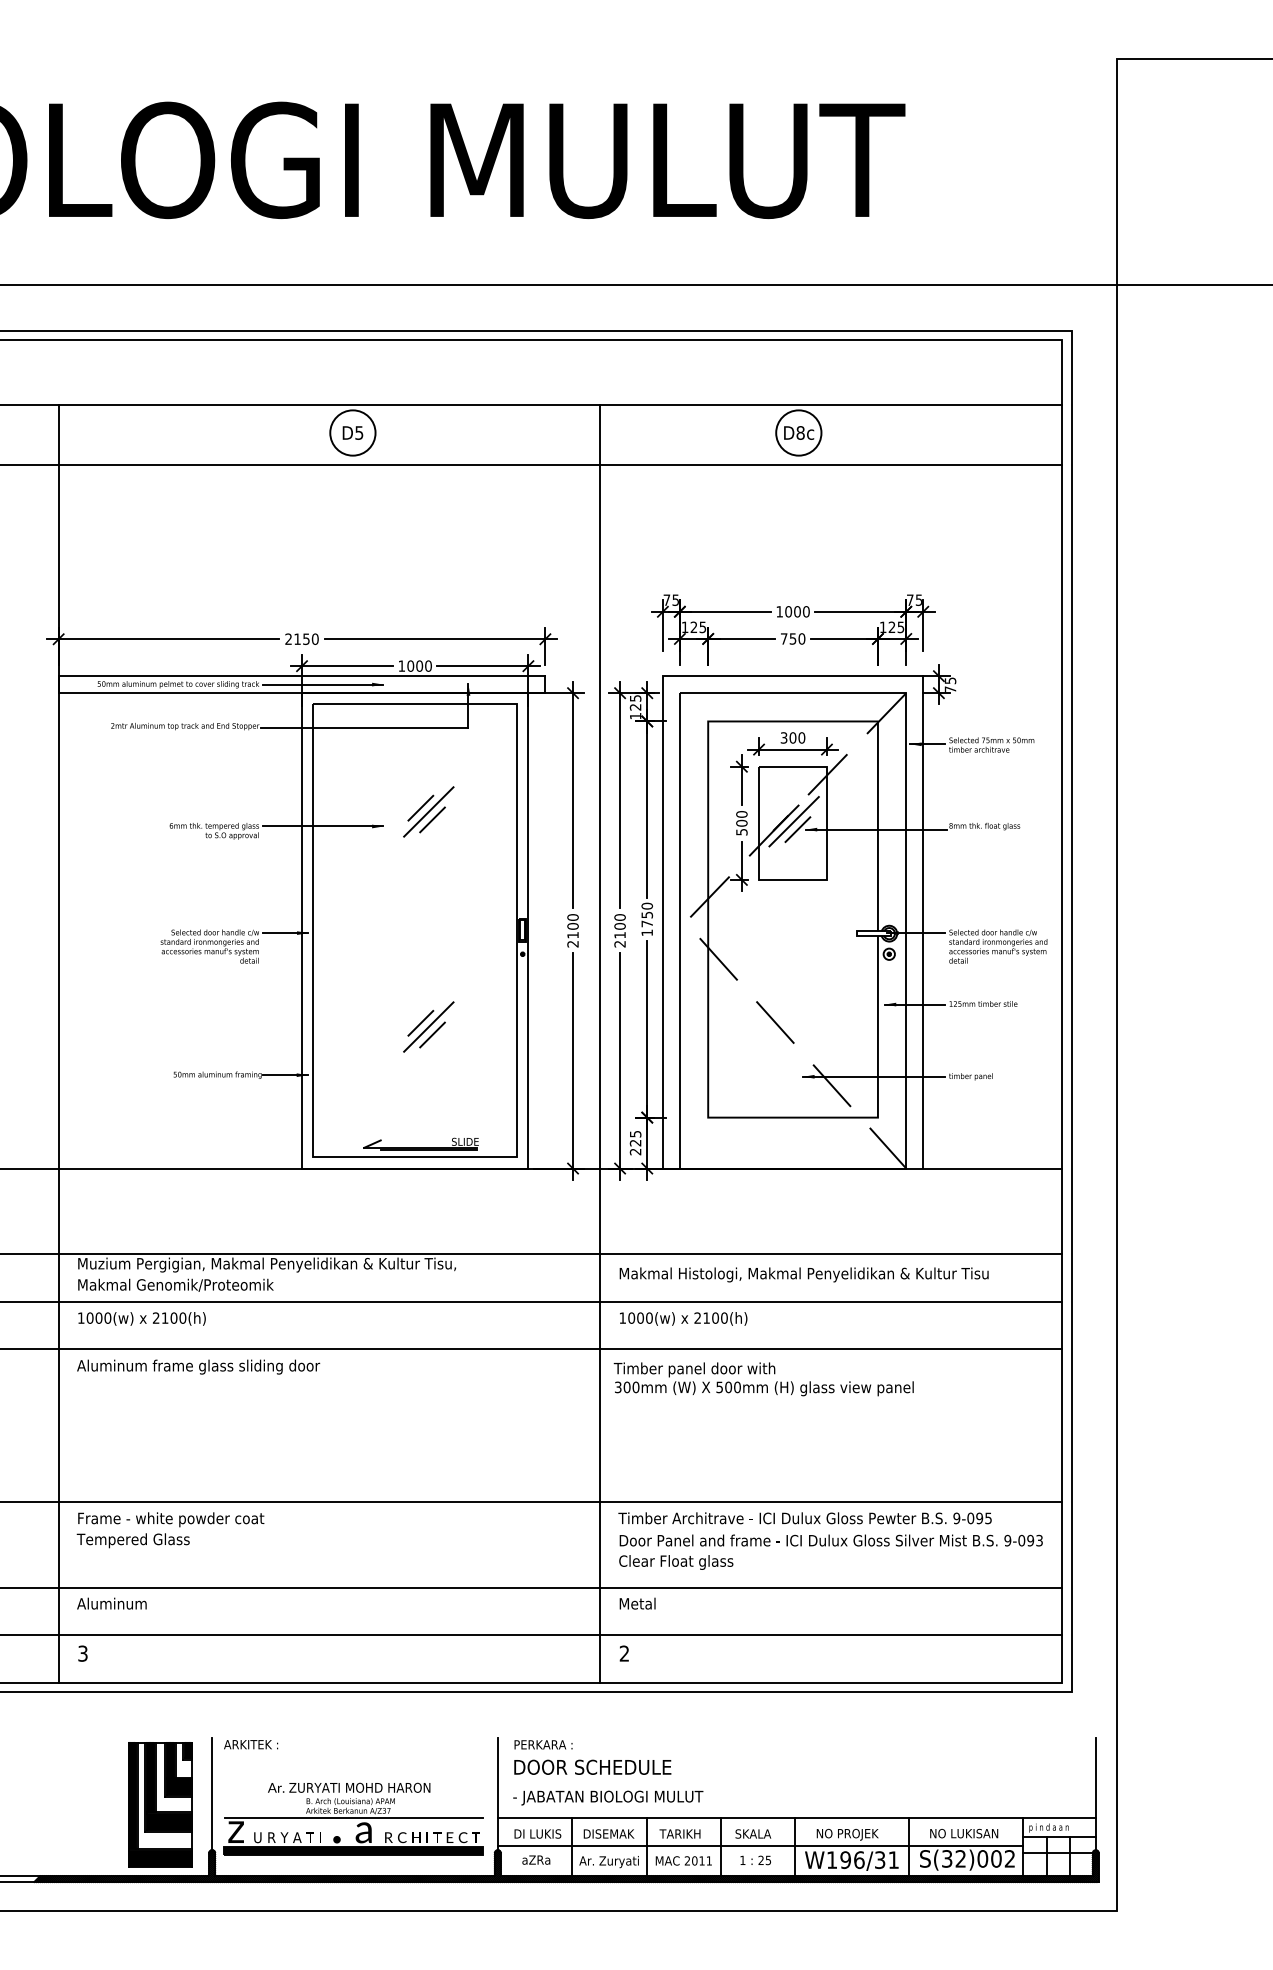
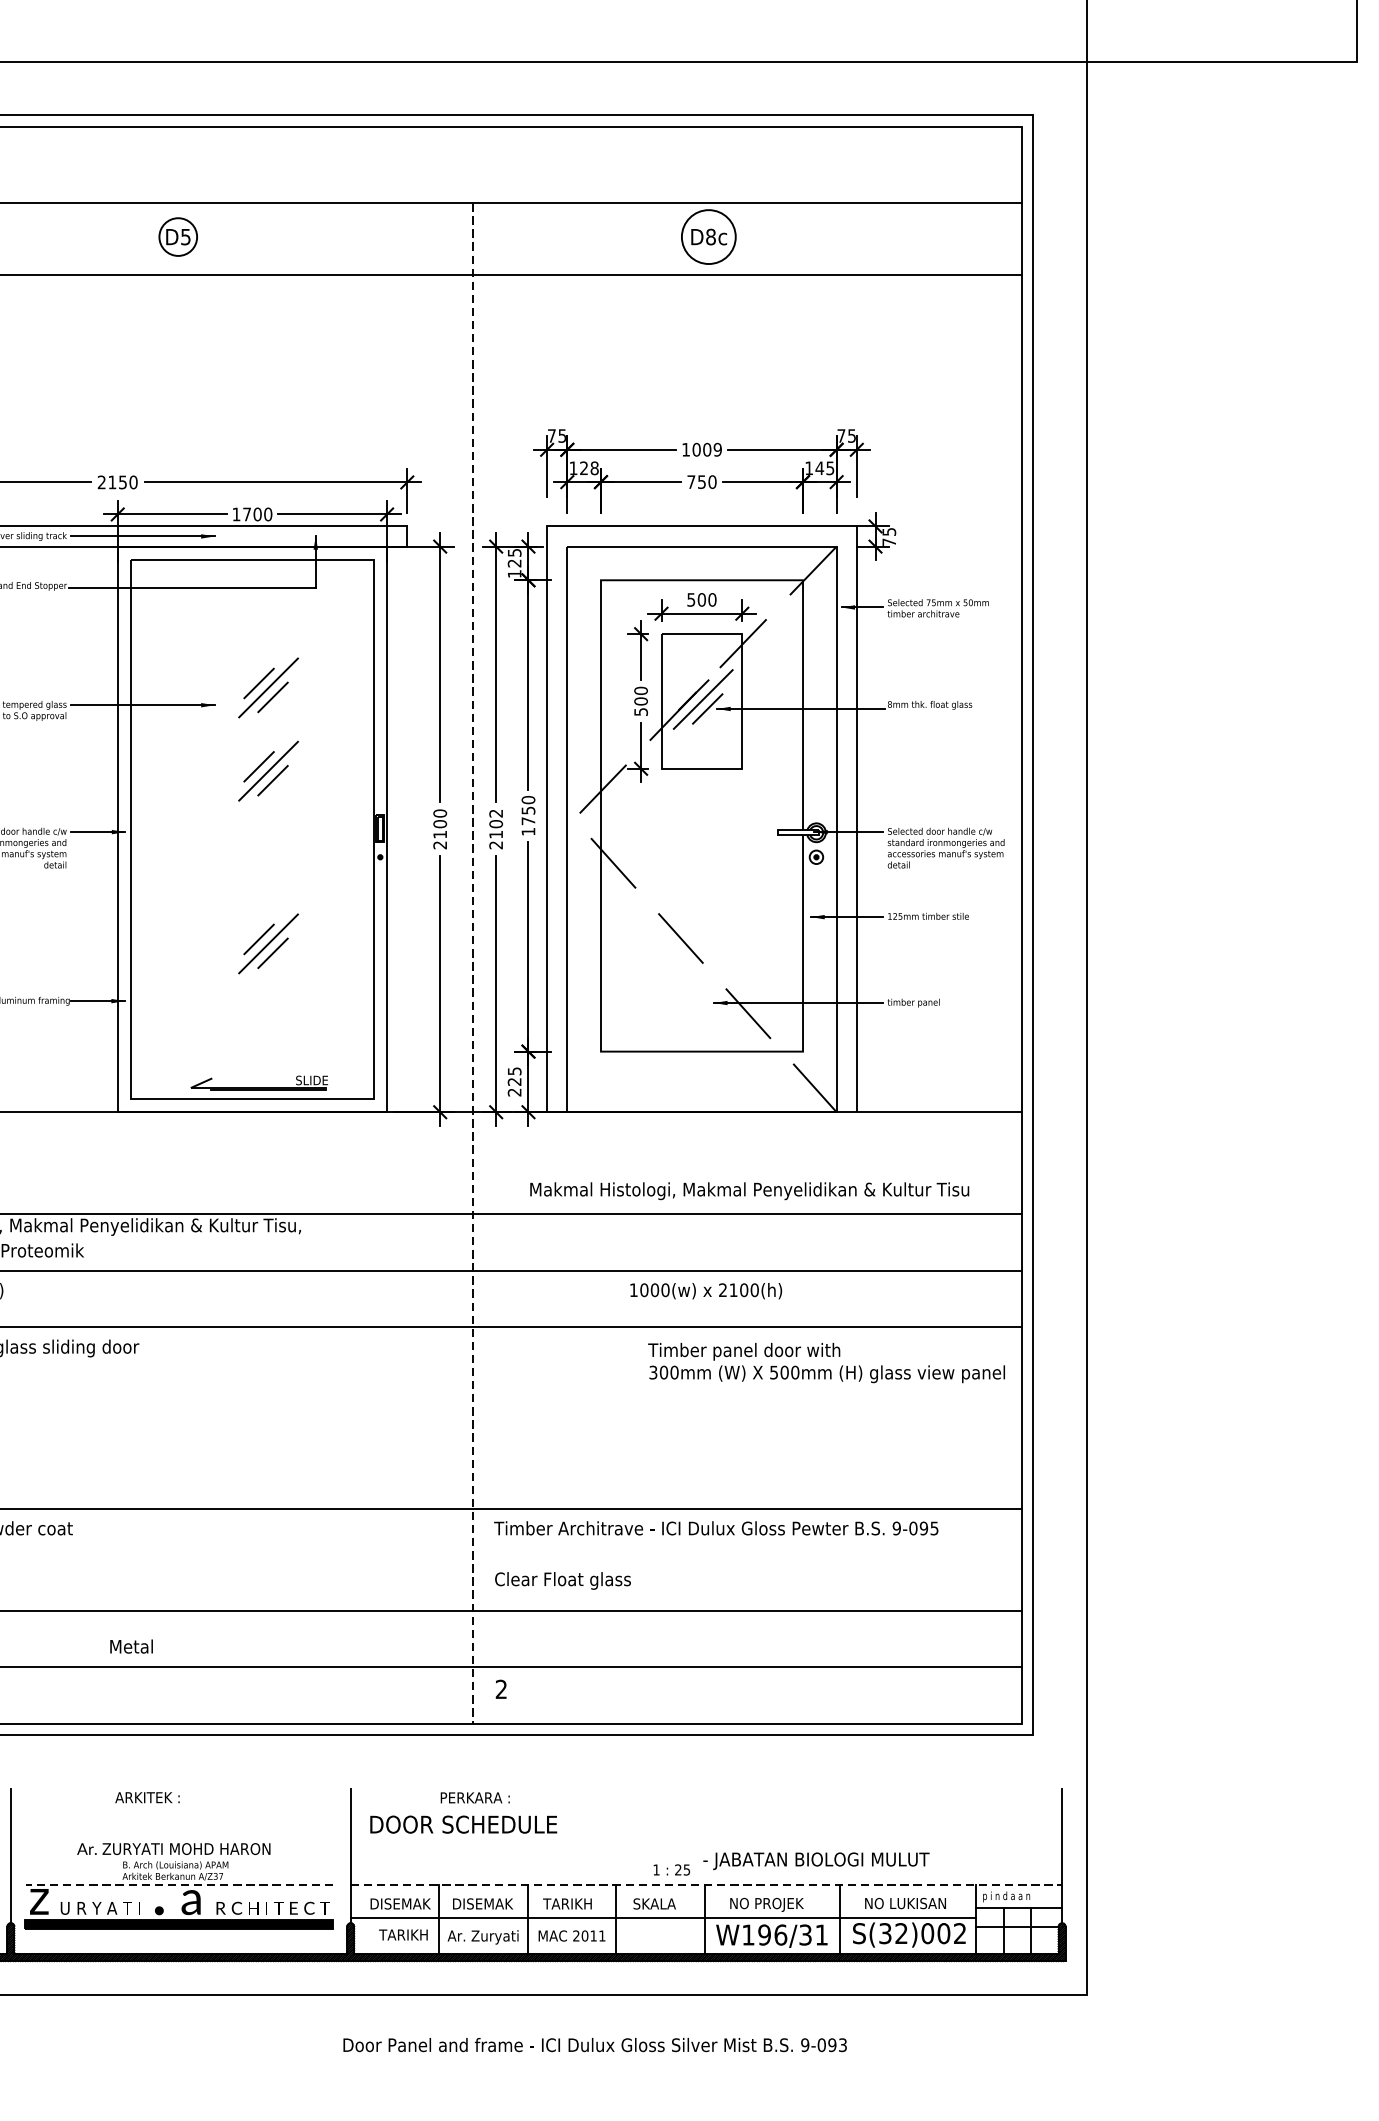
circle: (352, 432) -> (177, 236), size x0.7
text: (805, 611) -> (716, 449), 1000 -> 1009
text: (891, 626) -> (819, 467), 125 -> 145
text: (702, 627) -> (594, 468), 125 -> 128
text: (410, 665) -> (246, 513), 1000 -> 1700
text: (784, 737) -> (691, 599), 300 -> 500
part: (428, 881) -> (268, 770), added
text: (619, 917) -> (495, 813), 2100 -> 2102
line: (600, 1044) -> (472, 964), solid -> dashed
text: (803, 1274) -> (748, 1190), moved
text: (683, 1318) -> (706, 1290), moved
text: (763, 1379) -> (826, 1363), moved
text: (830, 1540) -> (594, 2044), moved
text: (637, 1603) -> (131, 1646), moved
text: (251, 1744) -> (148, 1797), moved
text: (543, 1744) -> (475, 1797), moved
text: (608, 1797) -> (816, 1860), moved
line: (354, 1817) -> (180, 1884), solid -> dashed
line: (796, 1818) -> (706, 1885), solid -> dashed
text: (545, 1833) -> (407, 1903), DI LUKIS -> DISEMAK
text: (541, 1859) -> (402, 1934), aZRa -> TARIKH
text: (755, 1860) -> (671, 1870), moved

